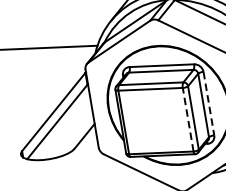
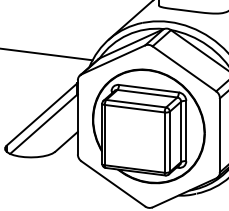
line: (209, 104) -> (186, 131), dashed -> solid
line: (187, 119) -> (164, 142), dashed -> solid

